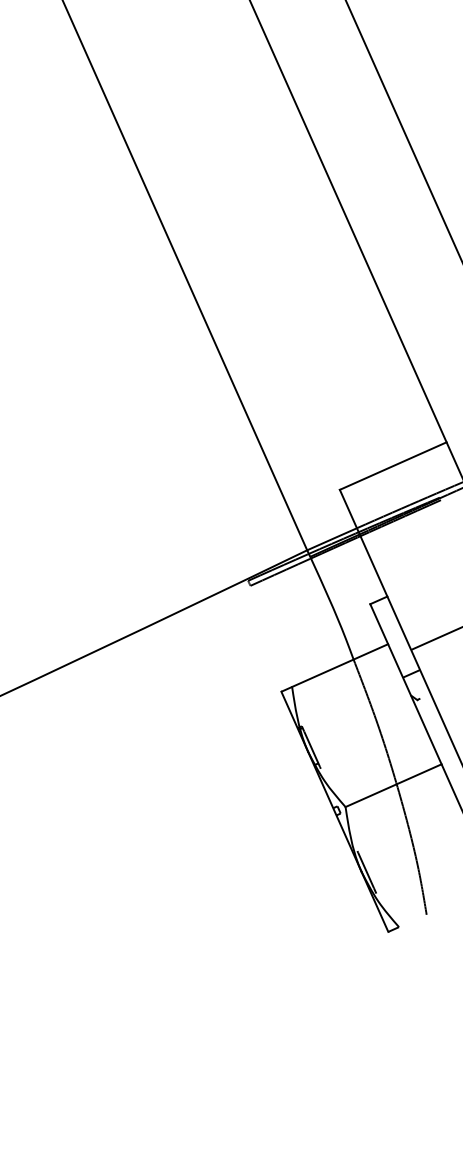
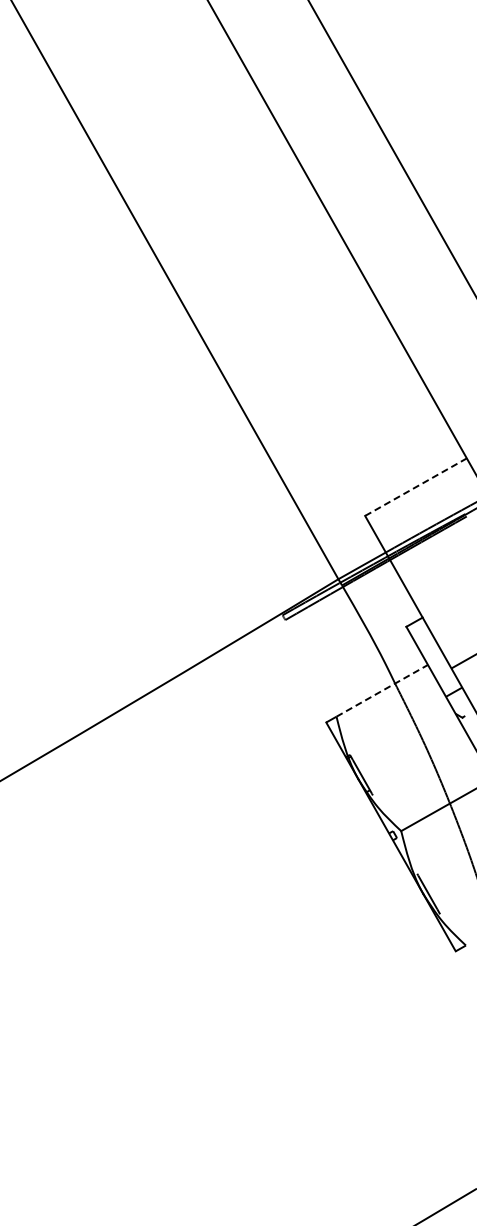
line: (393, 465) -> (416, 486), solid -> dashed
line: (340, 665) -> (382, 690), solid -> dashed

